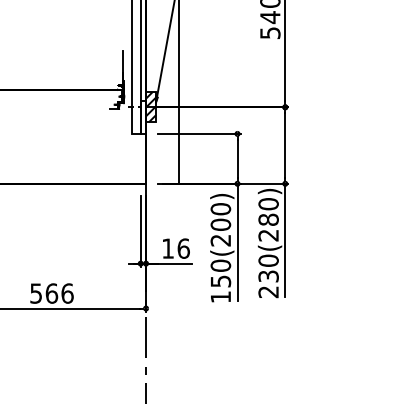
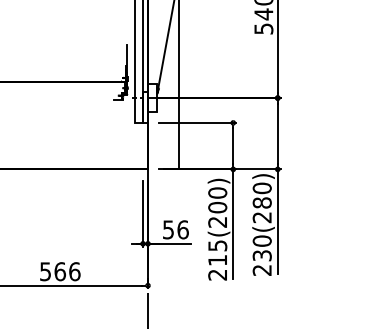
hatch: (151, 107) -> (153, 98), removed
text: (167, 248) -> (167, 229), 16 -> 56
text: (220, 281) -> (217, 260), 150(200) -> 215(200)

